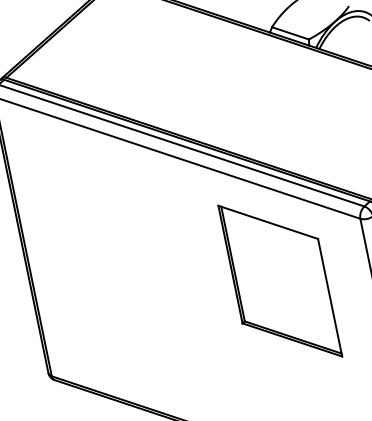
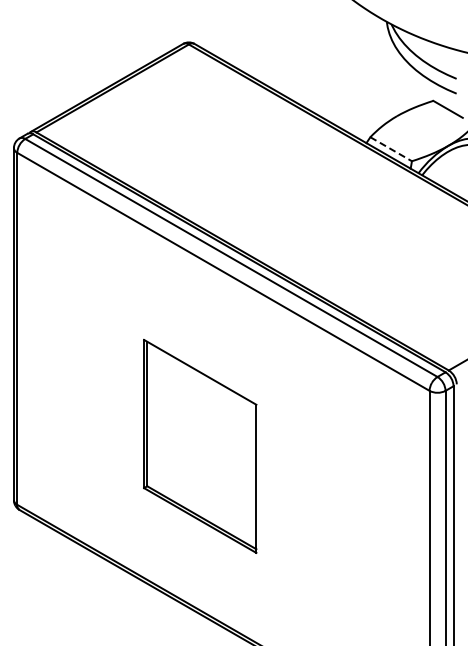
line: (290, 33) -> (391, 149), solid -> dashed
part: (280, 280) -> (200, 445), moved

